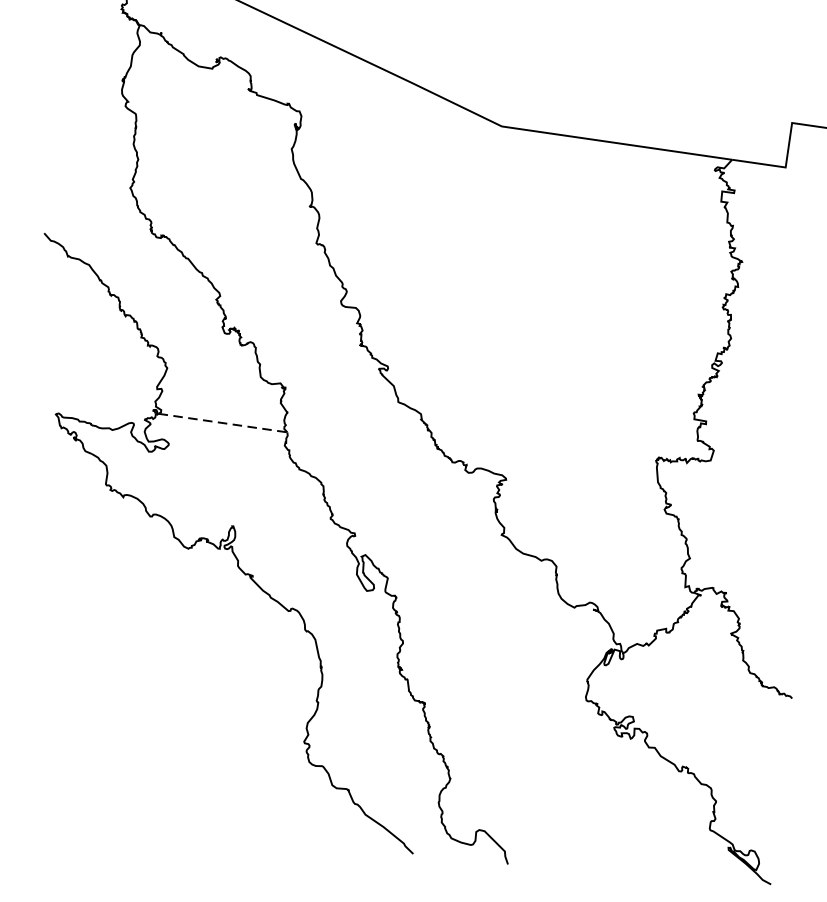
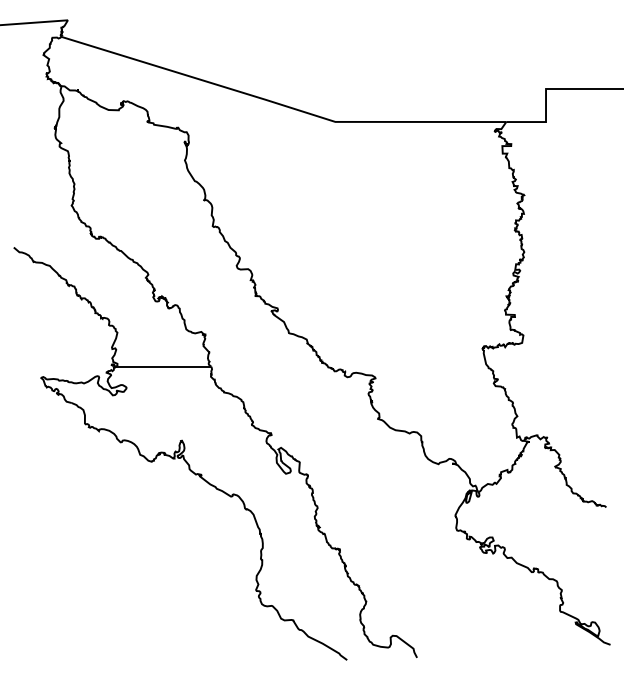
line: (222, 422) -> (163, 366), dashed -> solid

